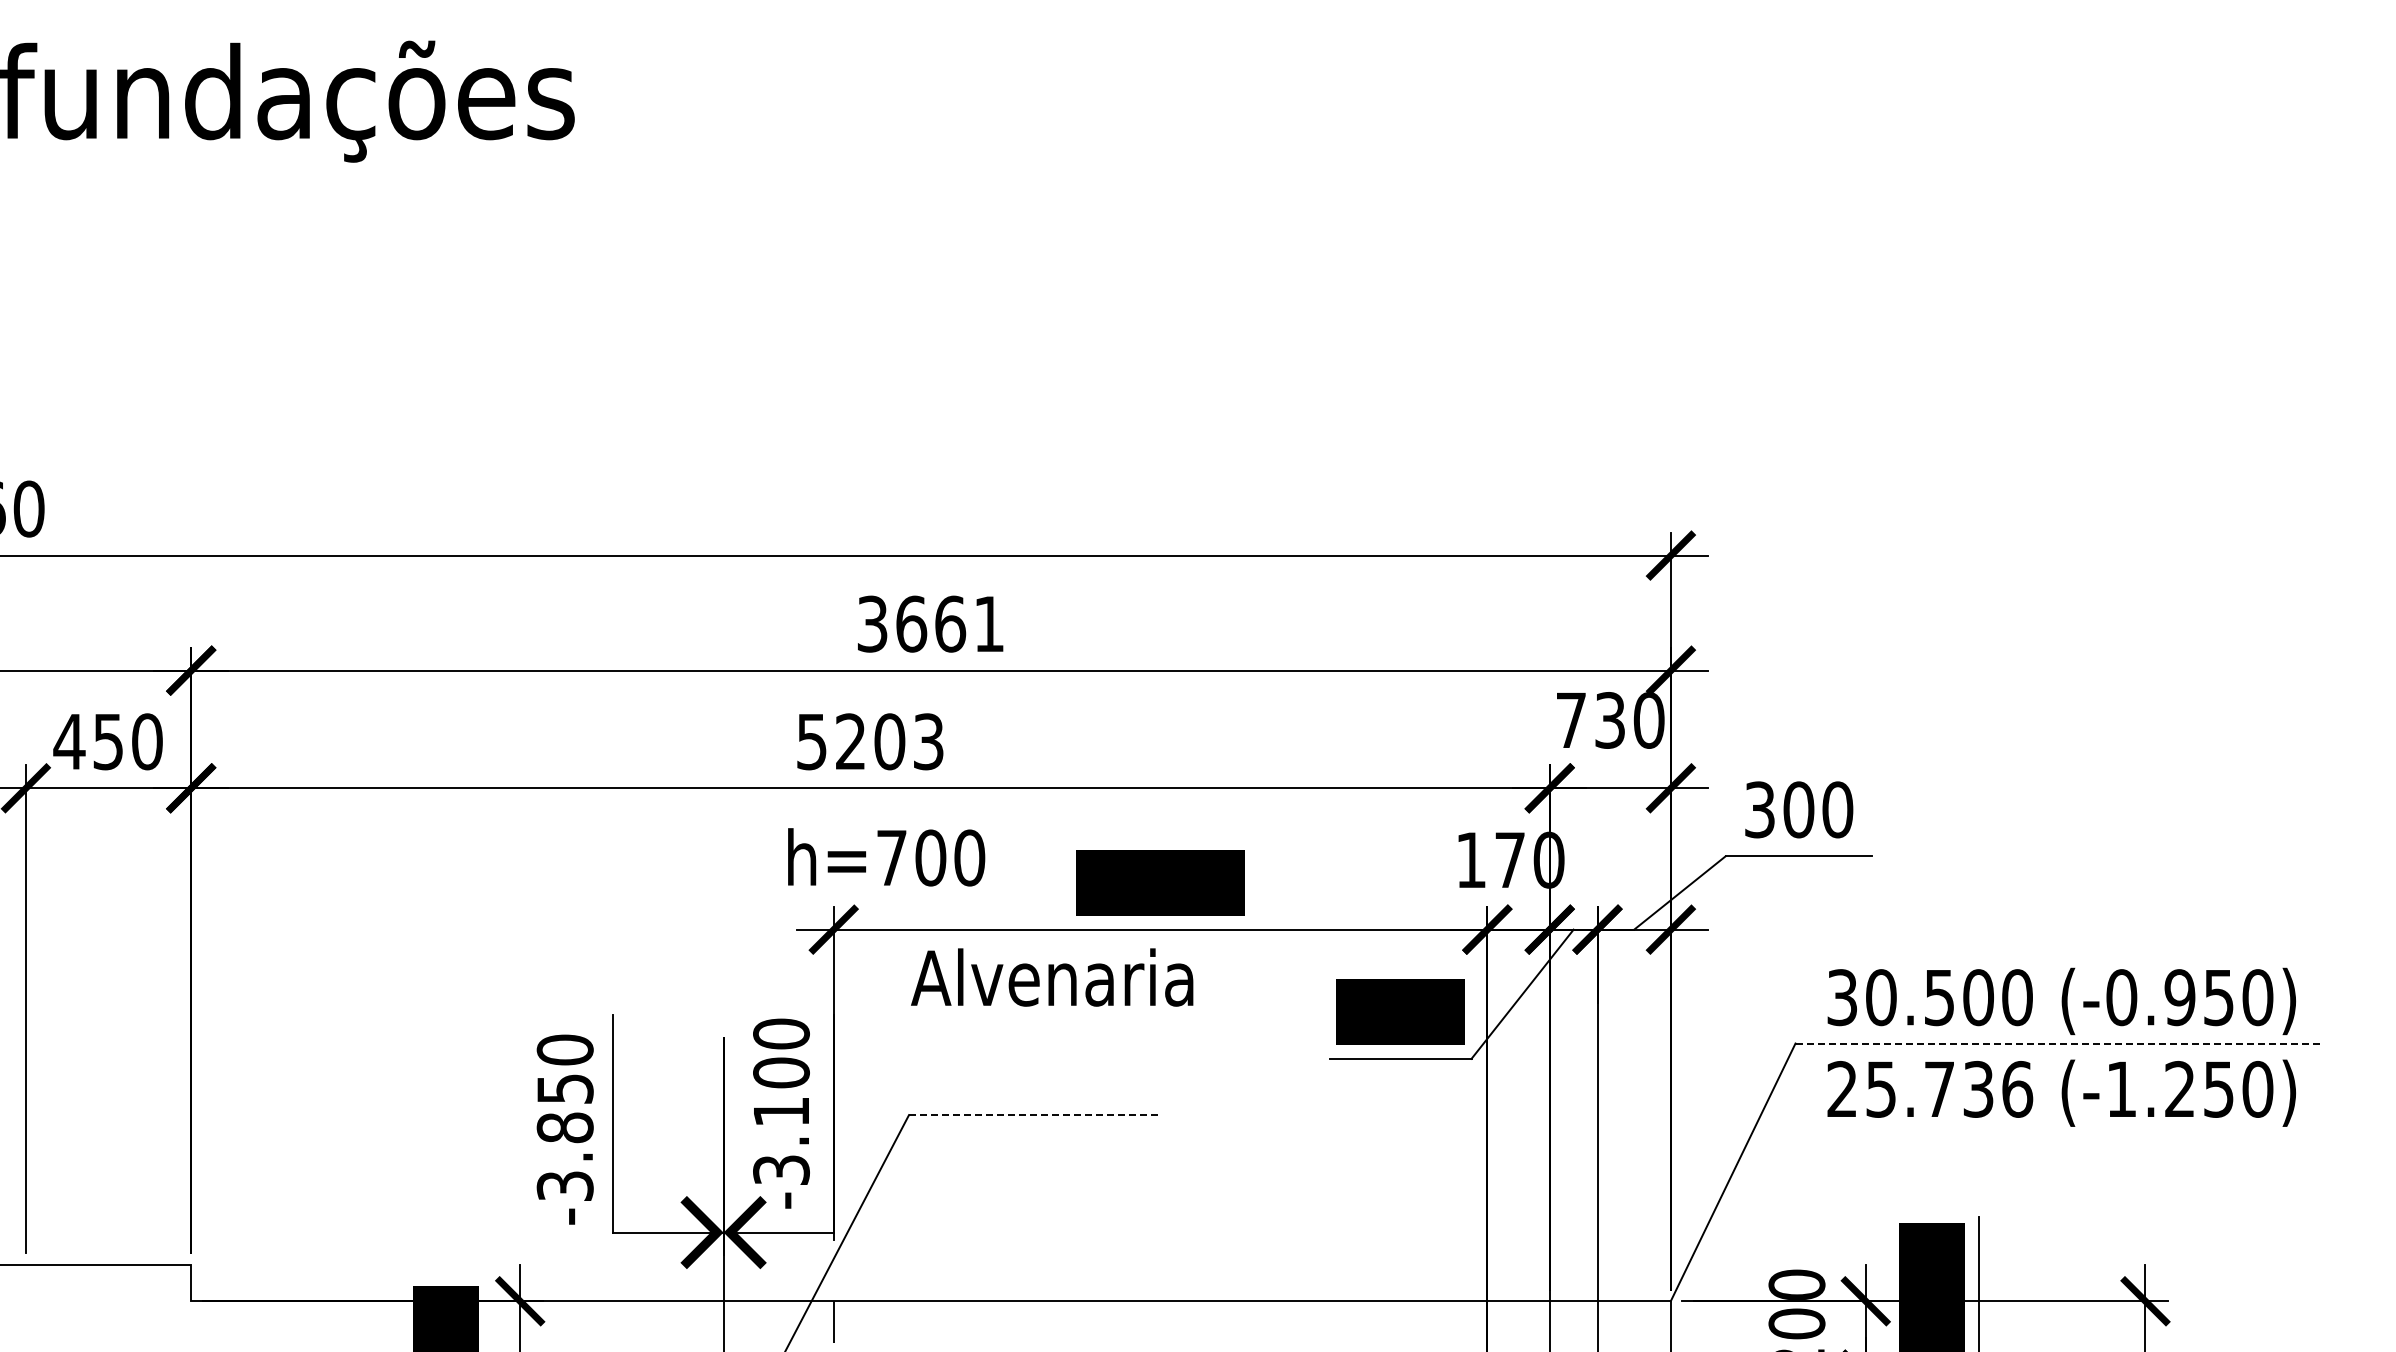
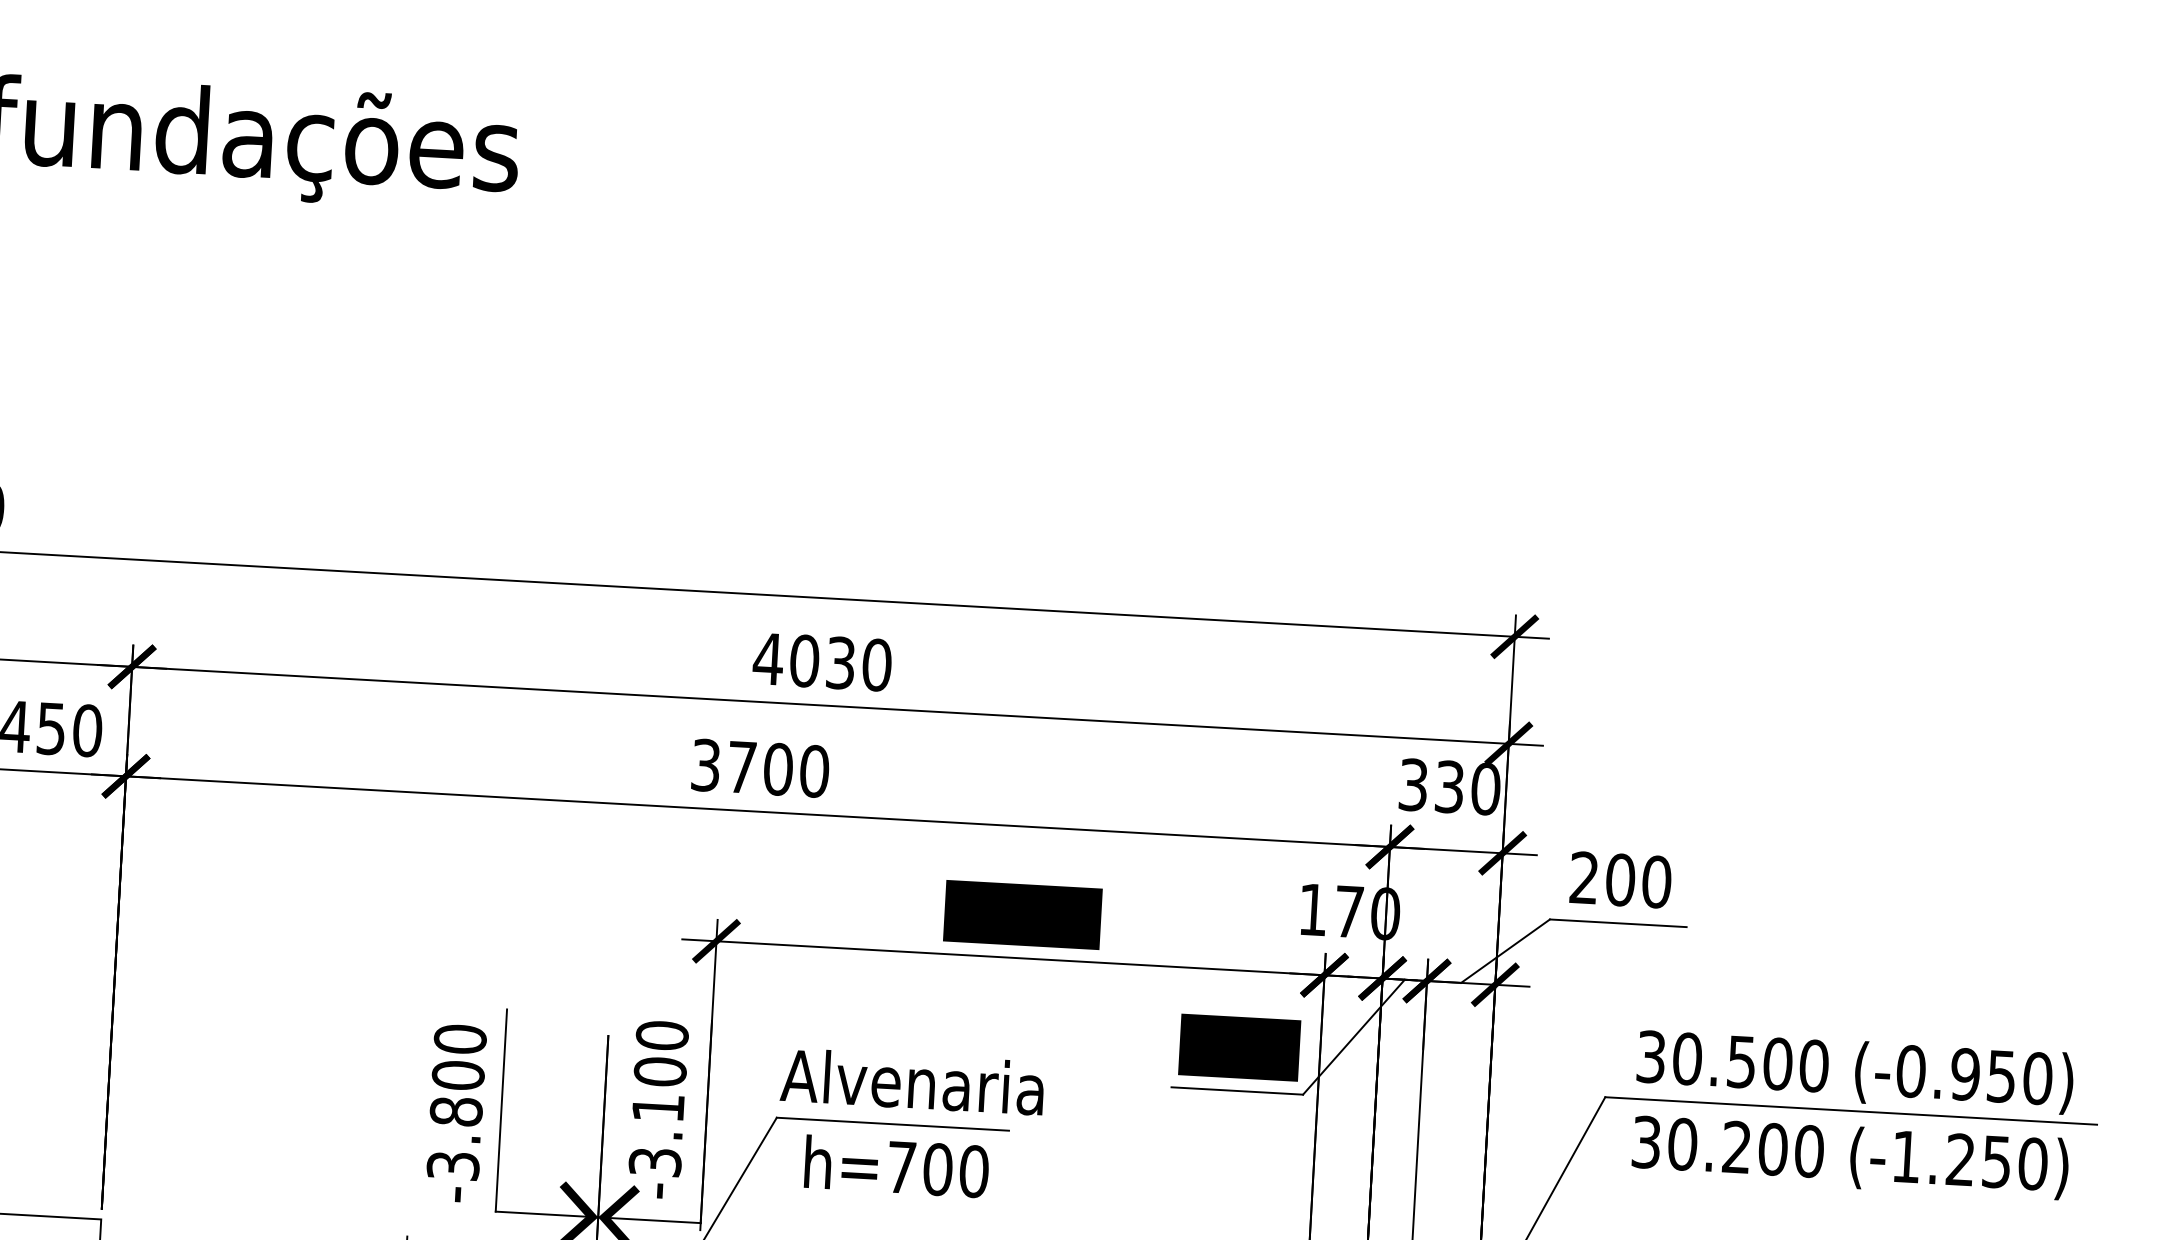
text: (930, 623) -> (822, 661), 3661 -> 4030
text: (1570, 720) -> (1412, 785), 730 -> 330
text: (870, 741) -> (760, 768), 5203 -> 3700
text: (1759, 809) -> (1583, 877), 300 -> 200
text: (886, 857) -> (896, 1166), moved
text: (1052, 977) -> (912, 1081), moved
line: (2060, 1043) -> (1851, 1110), dashed -> solid
text: (564, 1088) -> (457, 1075), -3.850 -> -3.800
text: (1930, 1088) -> (1728, 1146), 25.736 -> 30.200
line: (1033, 1115) -> (892, 1124), dashed -> solid

